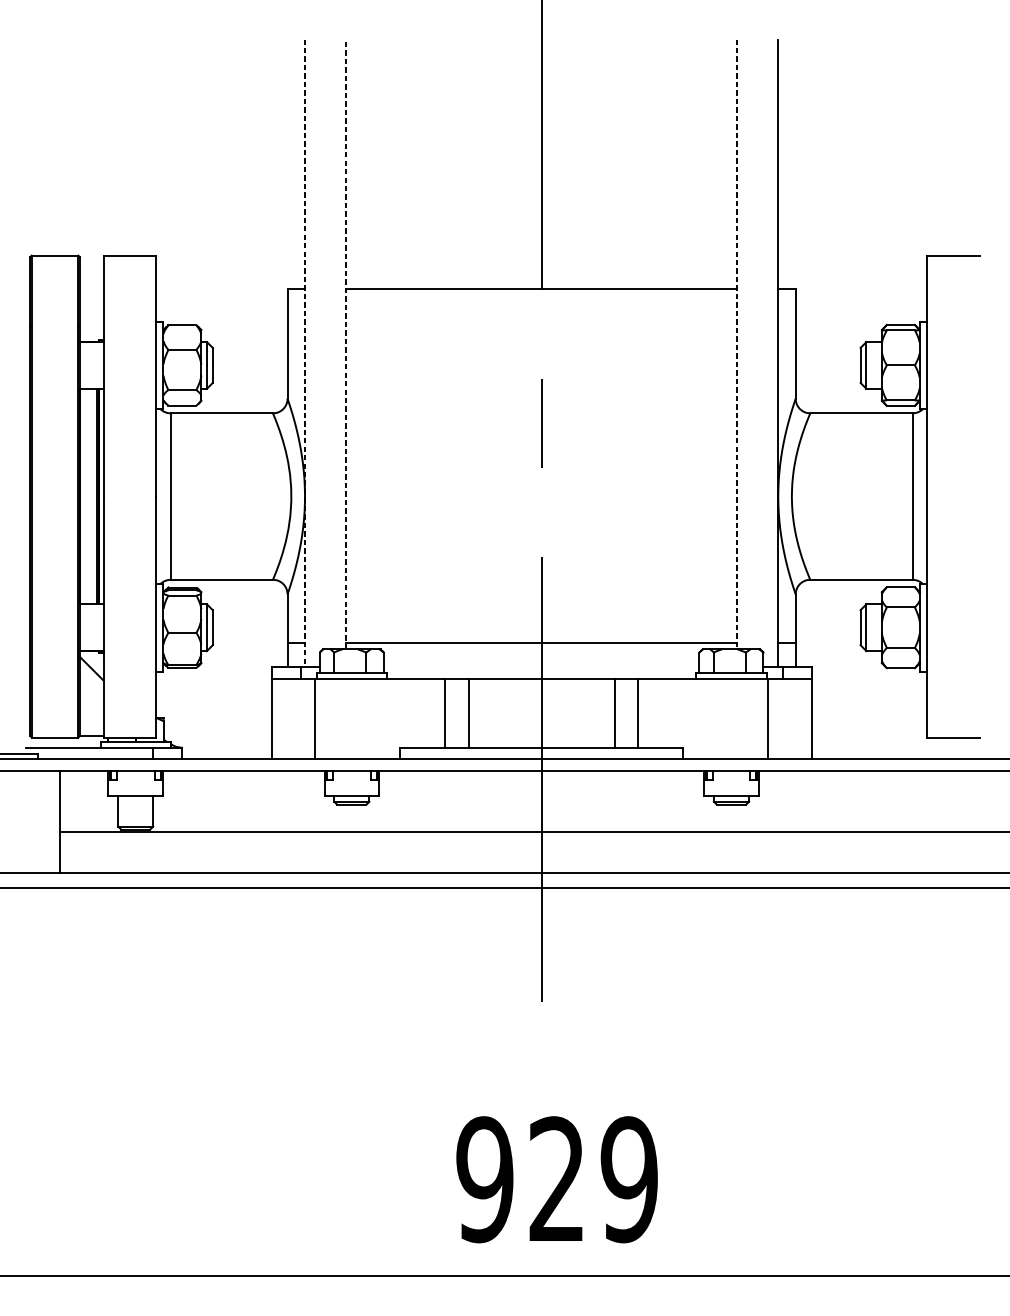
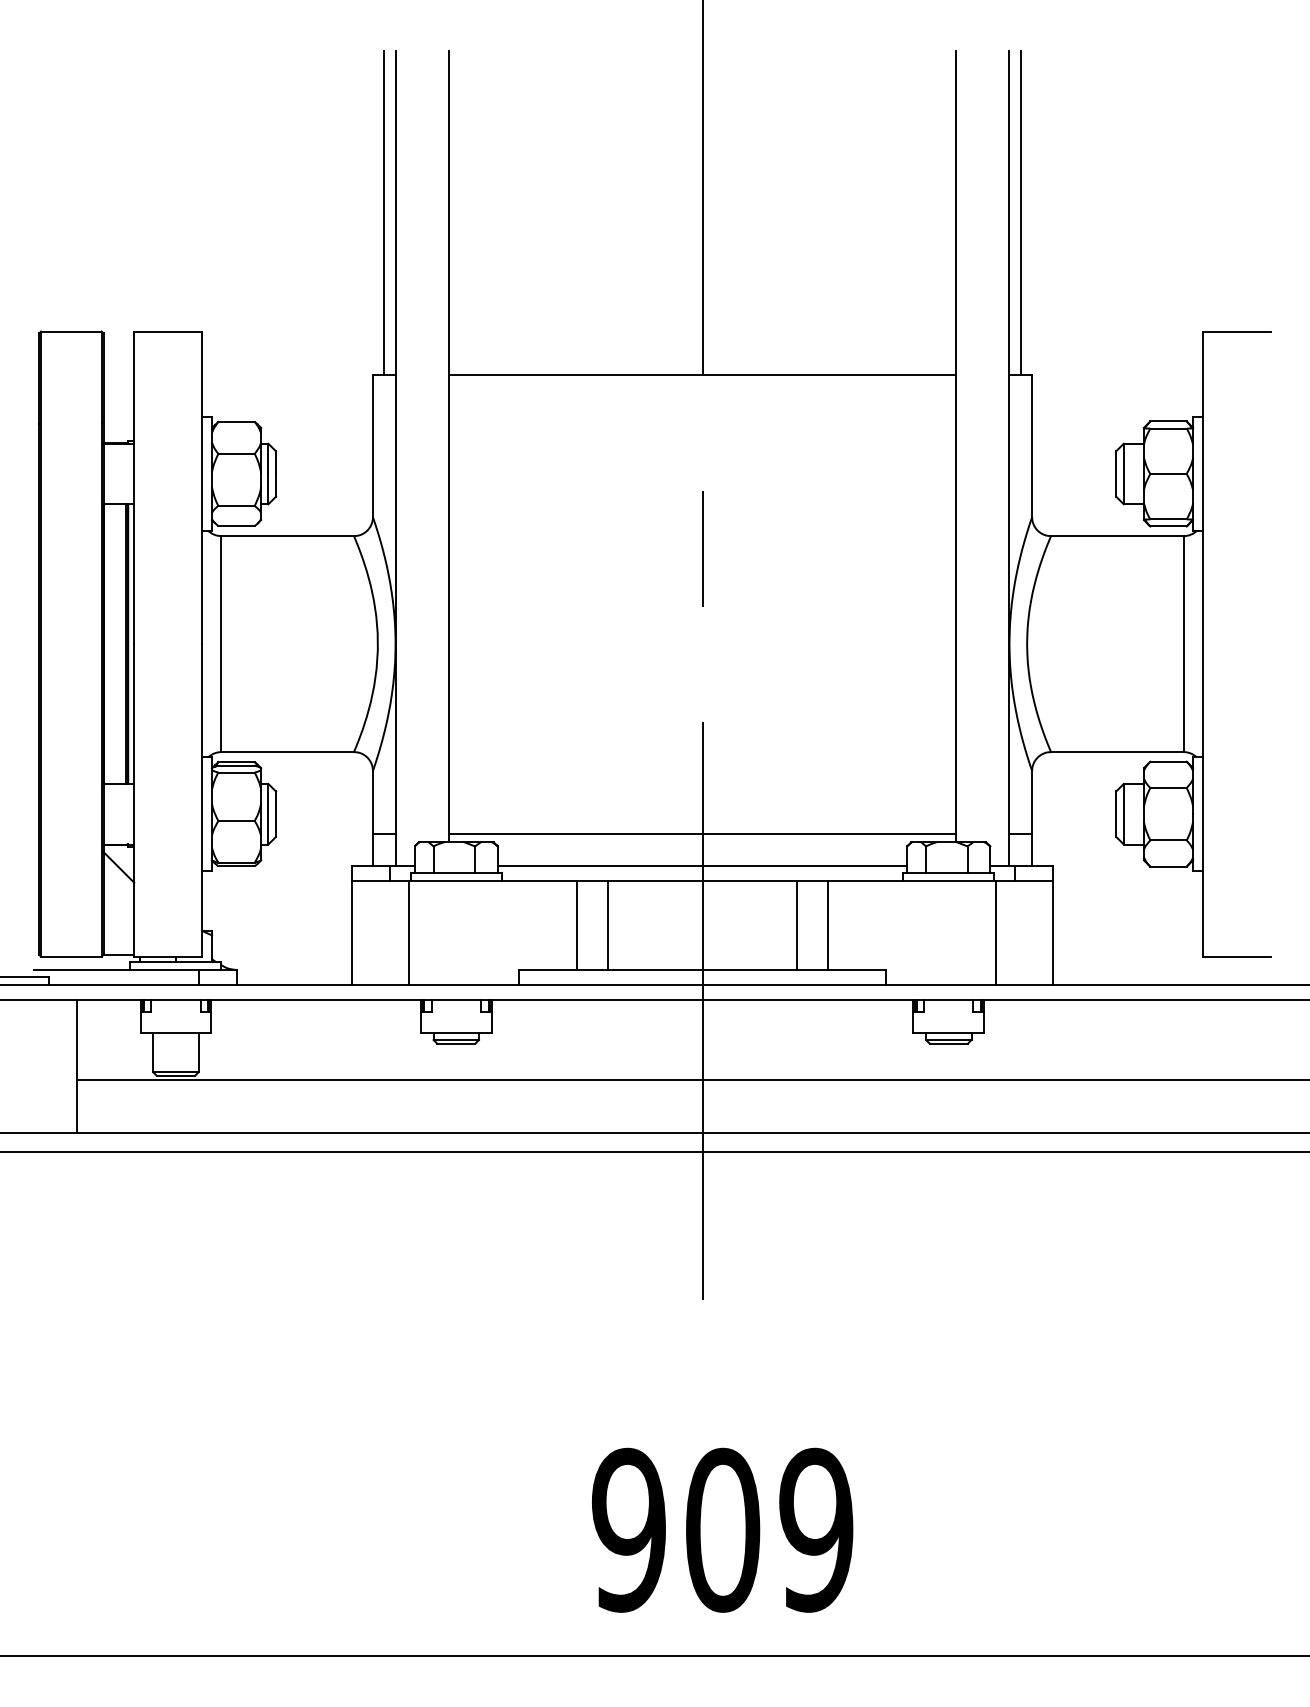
line: (296, 164) -> (384, 213), added
line: (786, 164) -> (1020, 213), added
line: (345, 344) -> (448, 446), dashed -> solid
line: (737, 344) -> (956, 446), dashed -> solid
line: (304, 353) -> (395, 458), dashed -> solid
line: (541, 667) -> (702, 865), added
text: (557, 1179) -> (723, 1529), 929 -> 909

